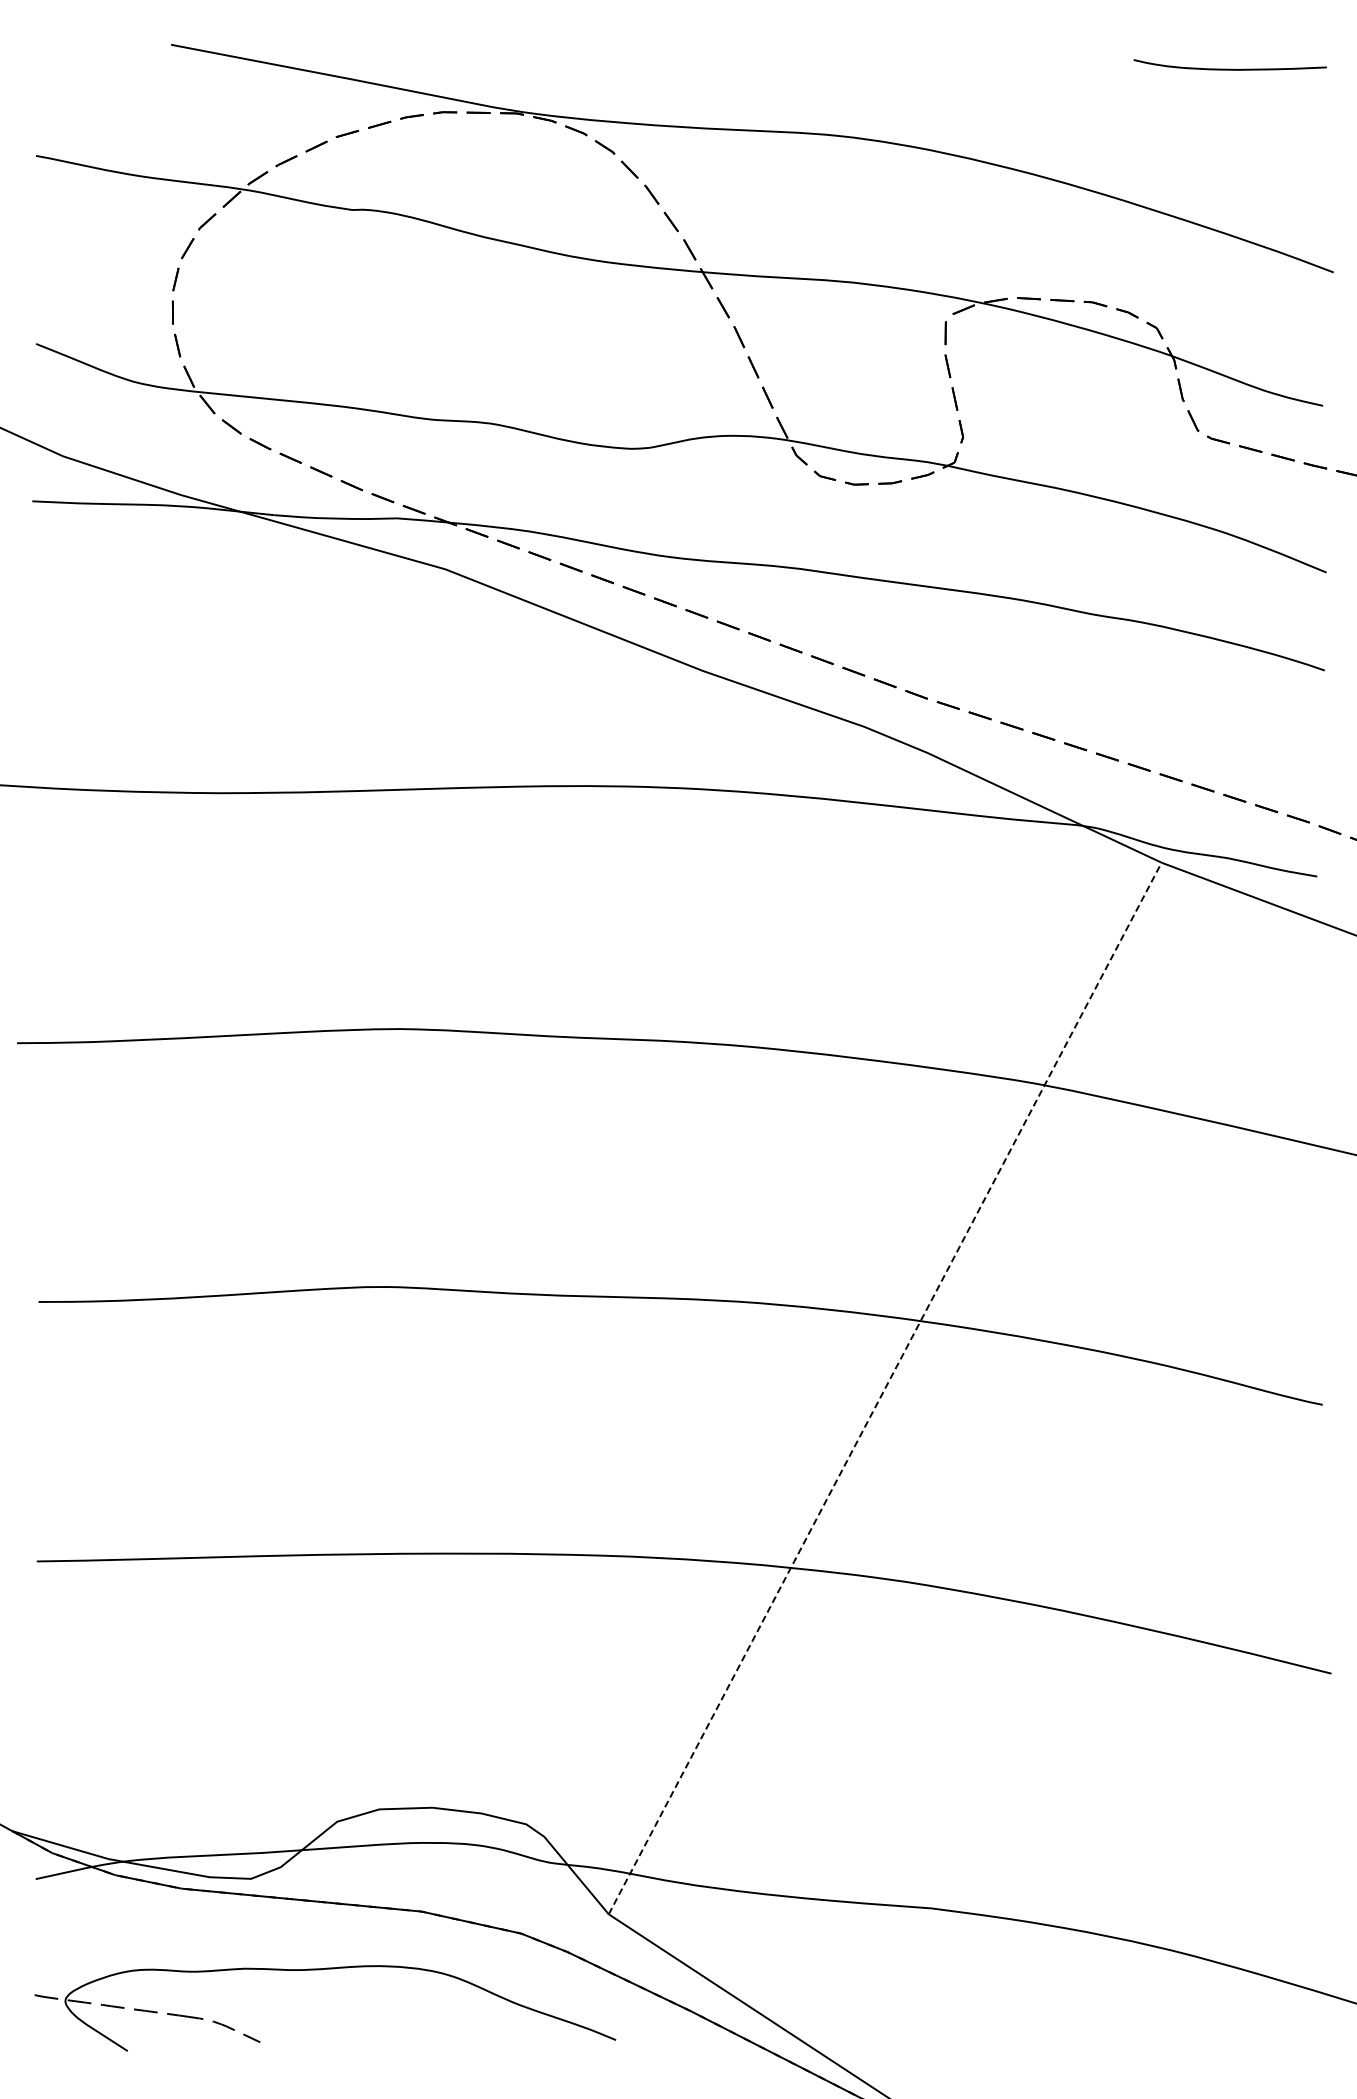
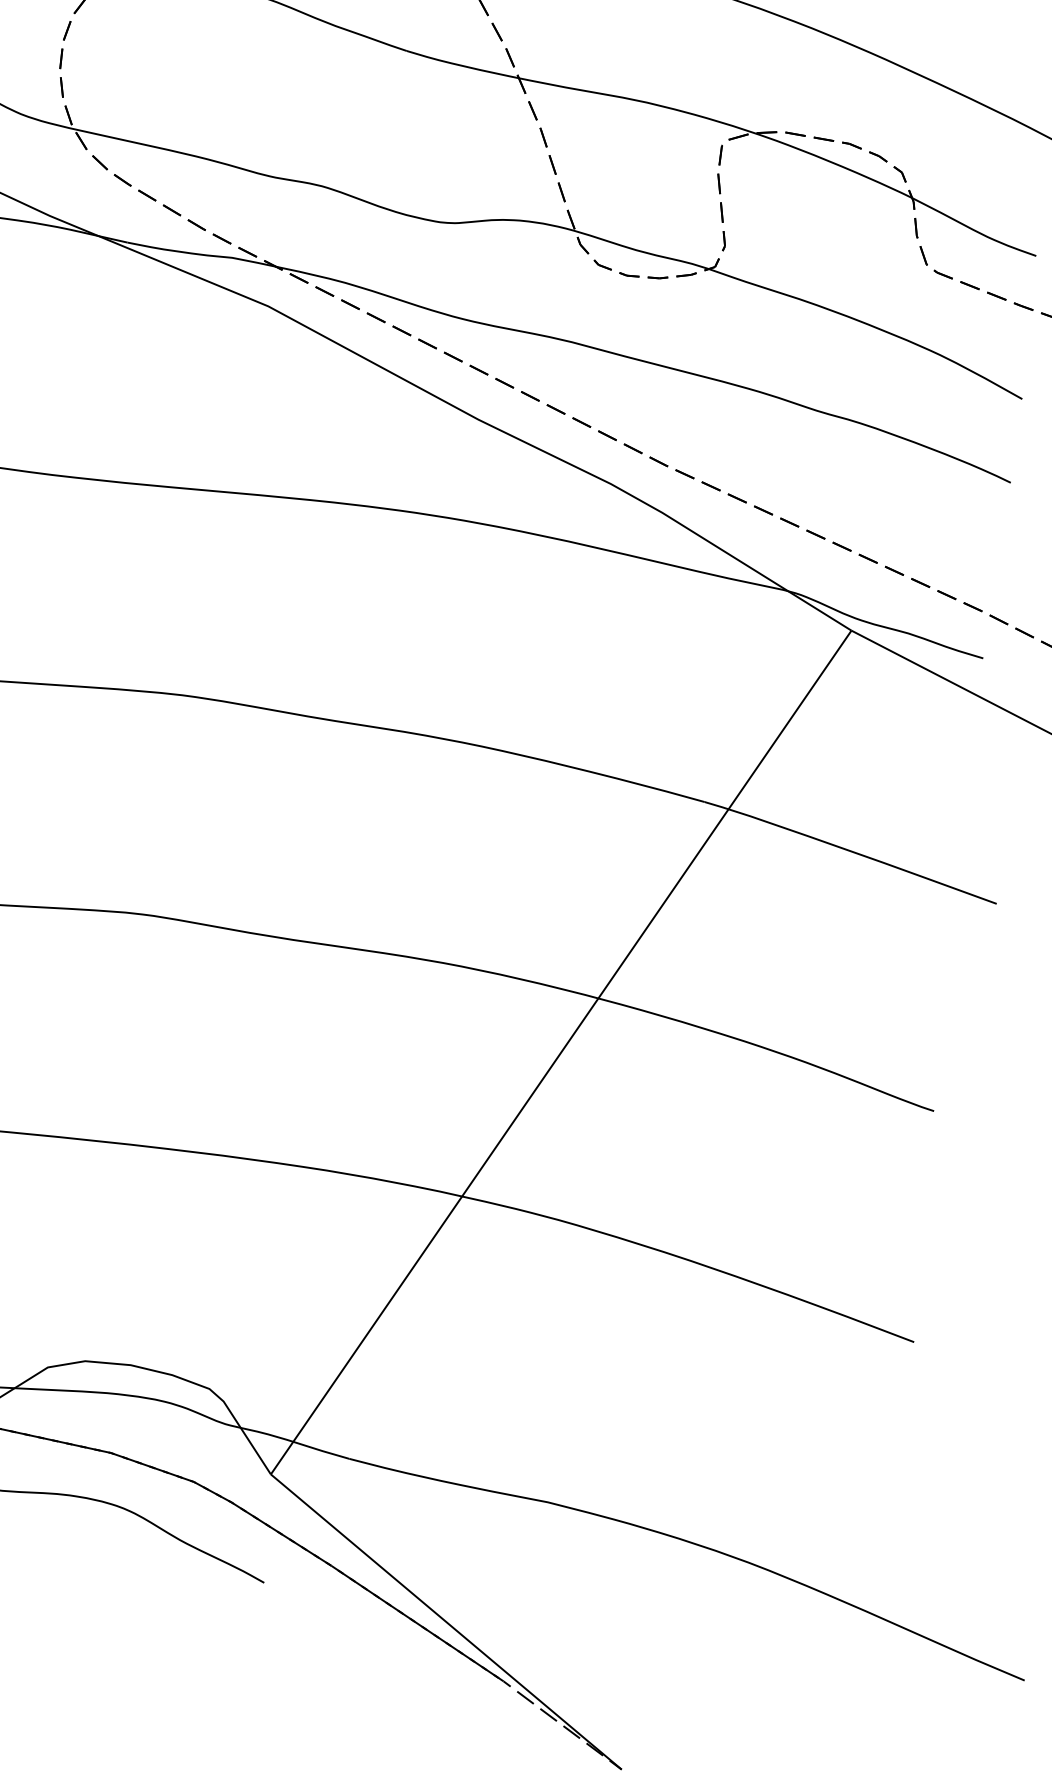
line: (885, 1388) -> (561, 1052), dashed -> solid

